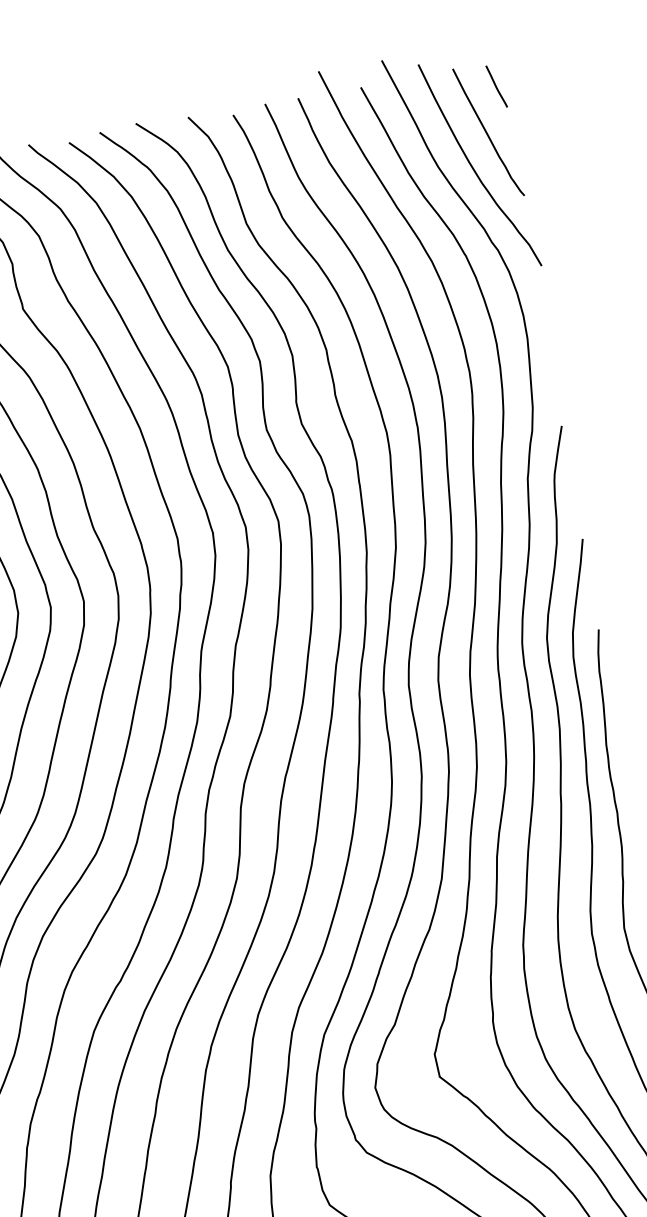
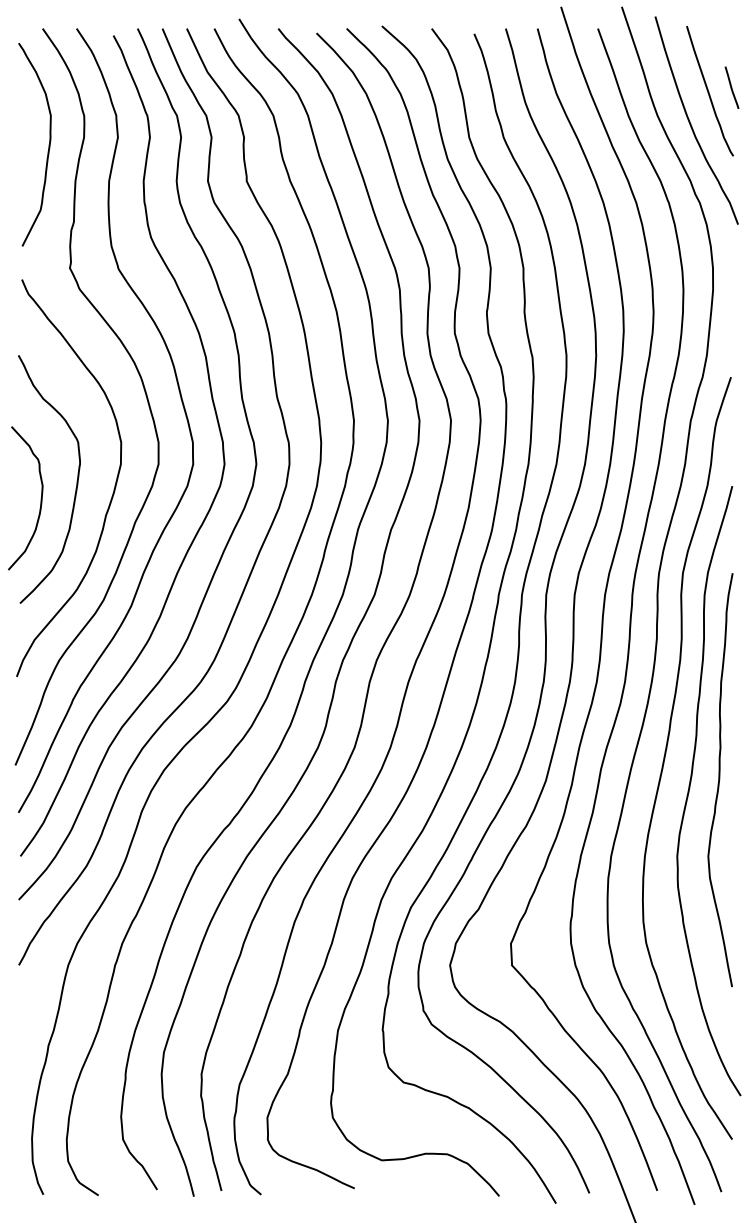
line: (496, 86) -> (731, 87), moved

